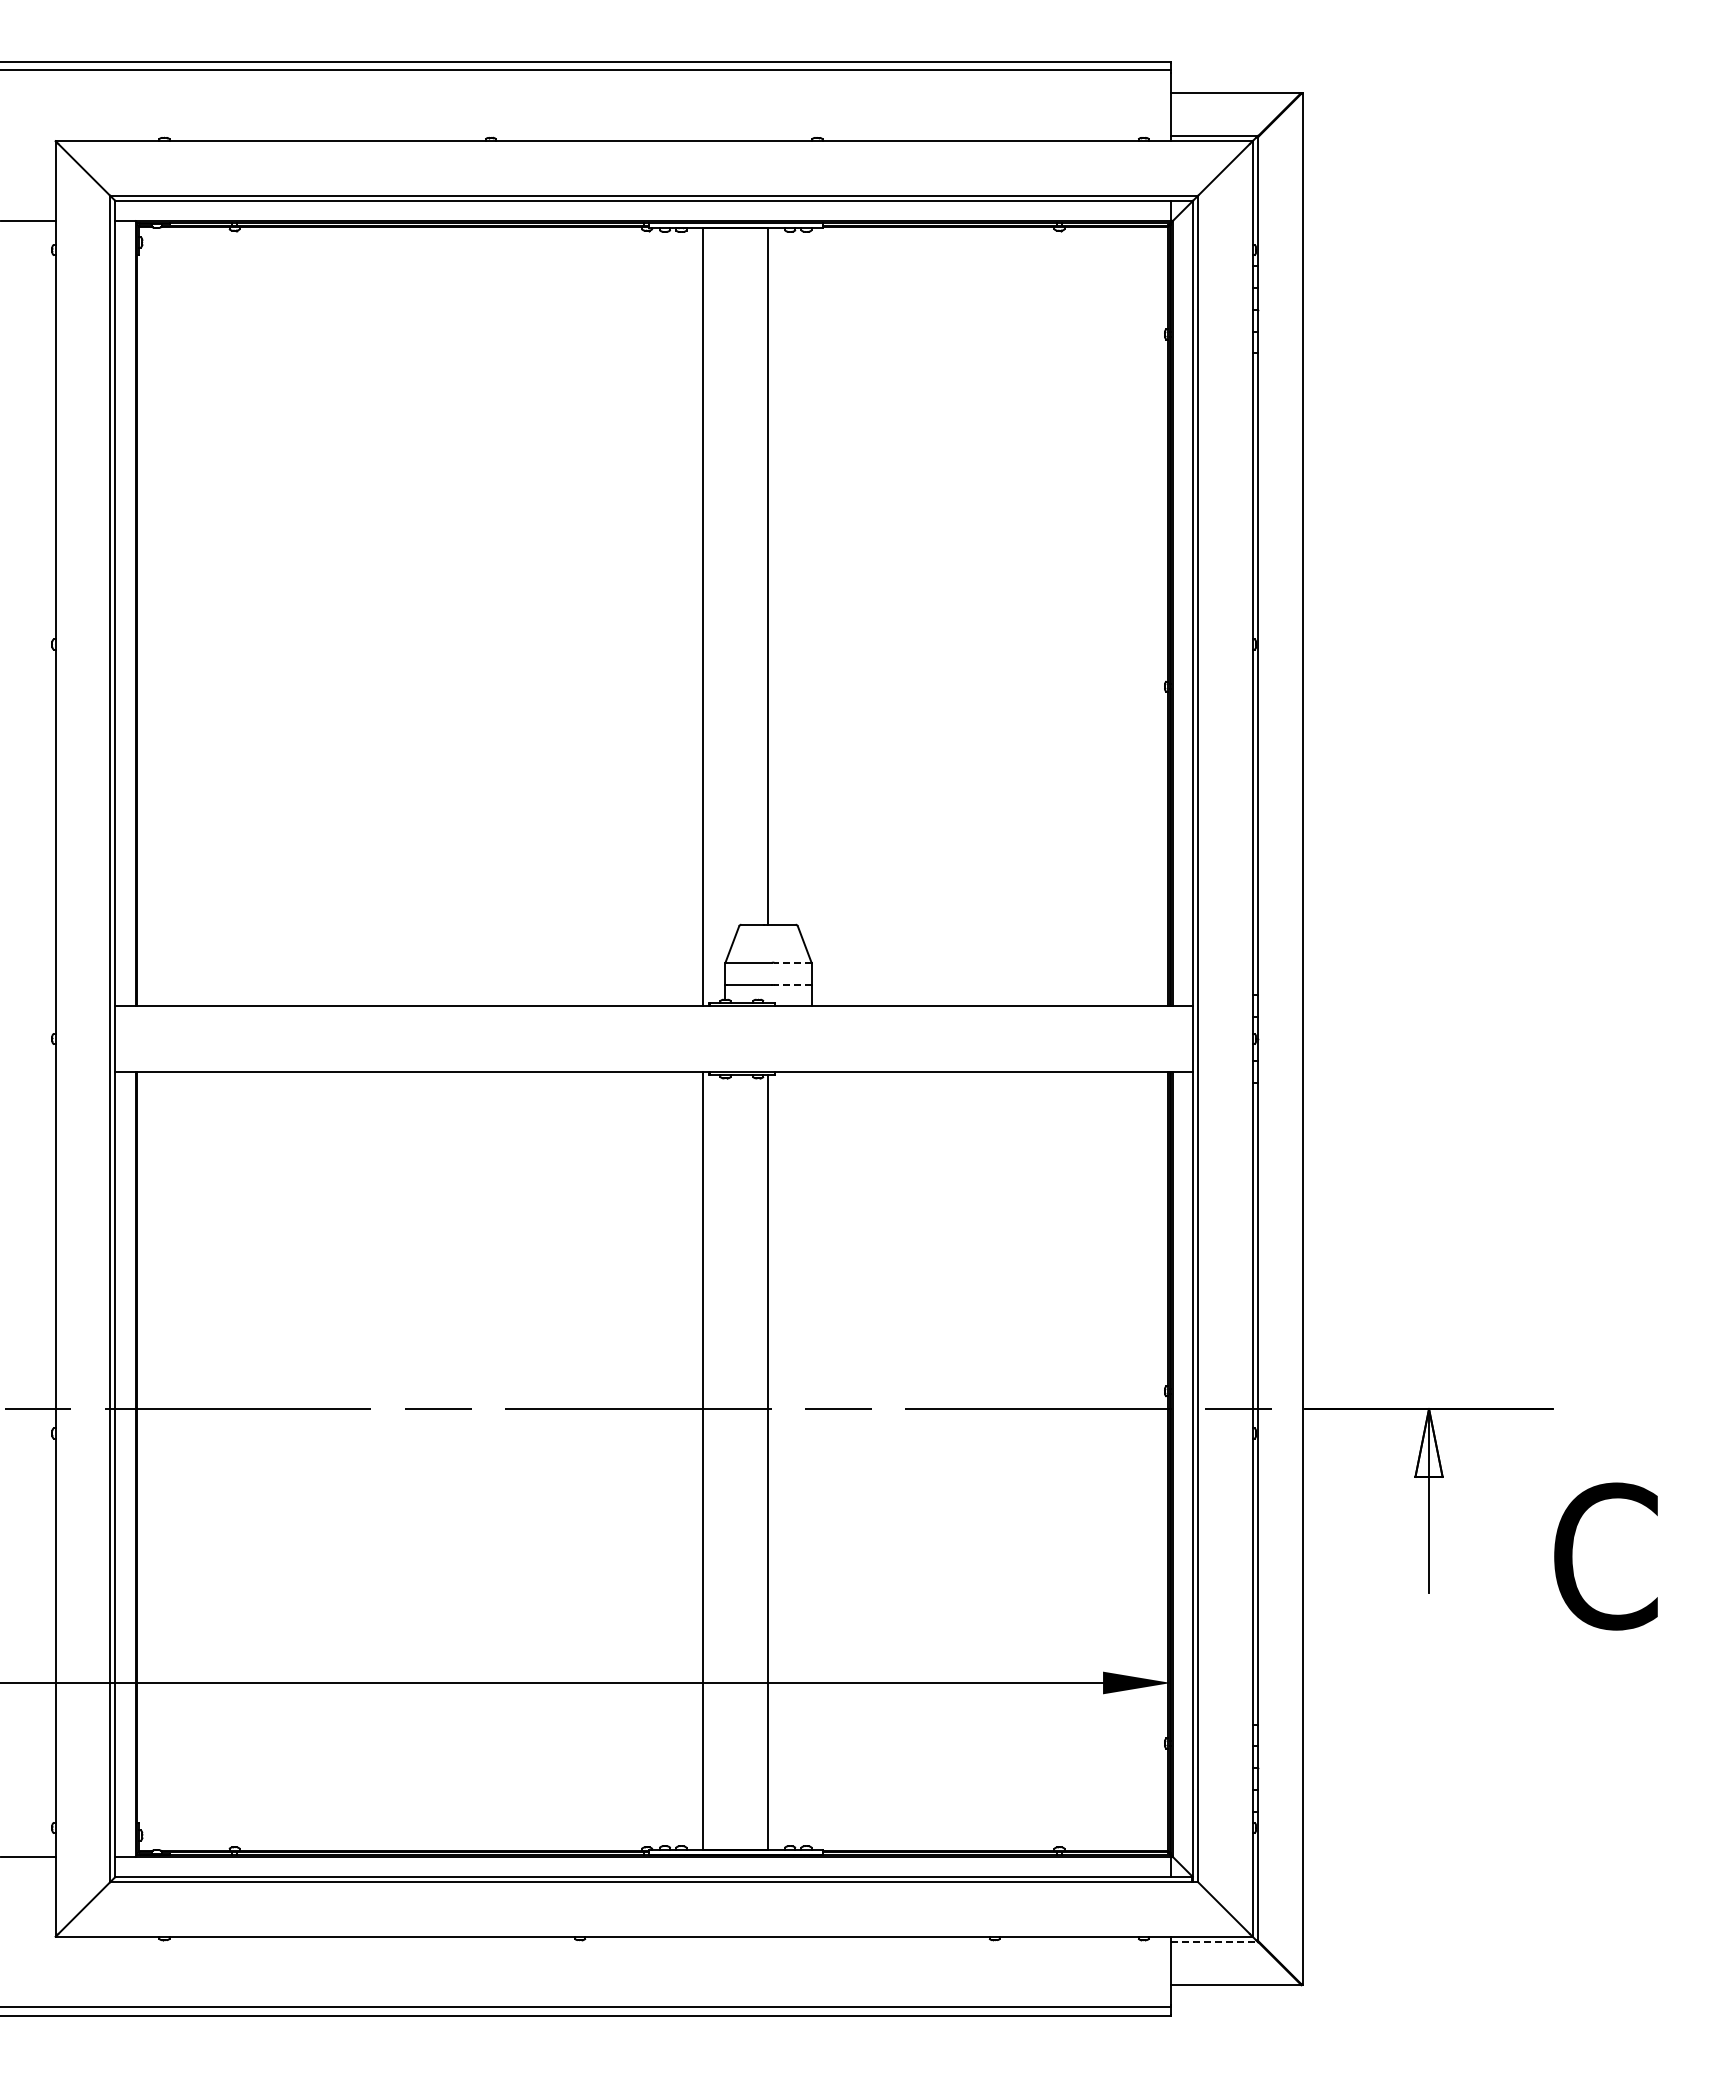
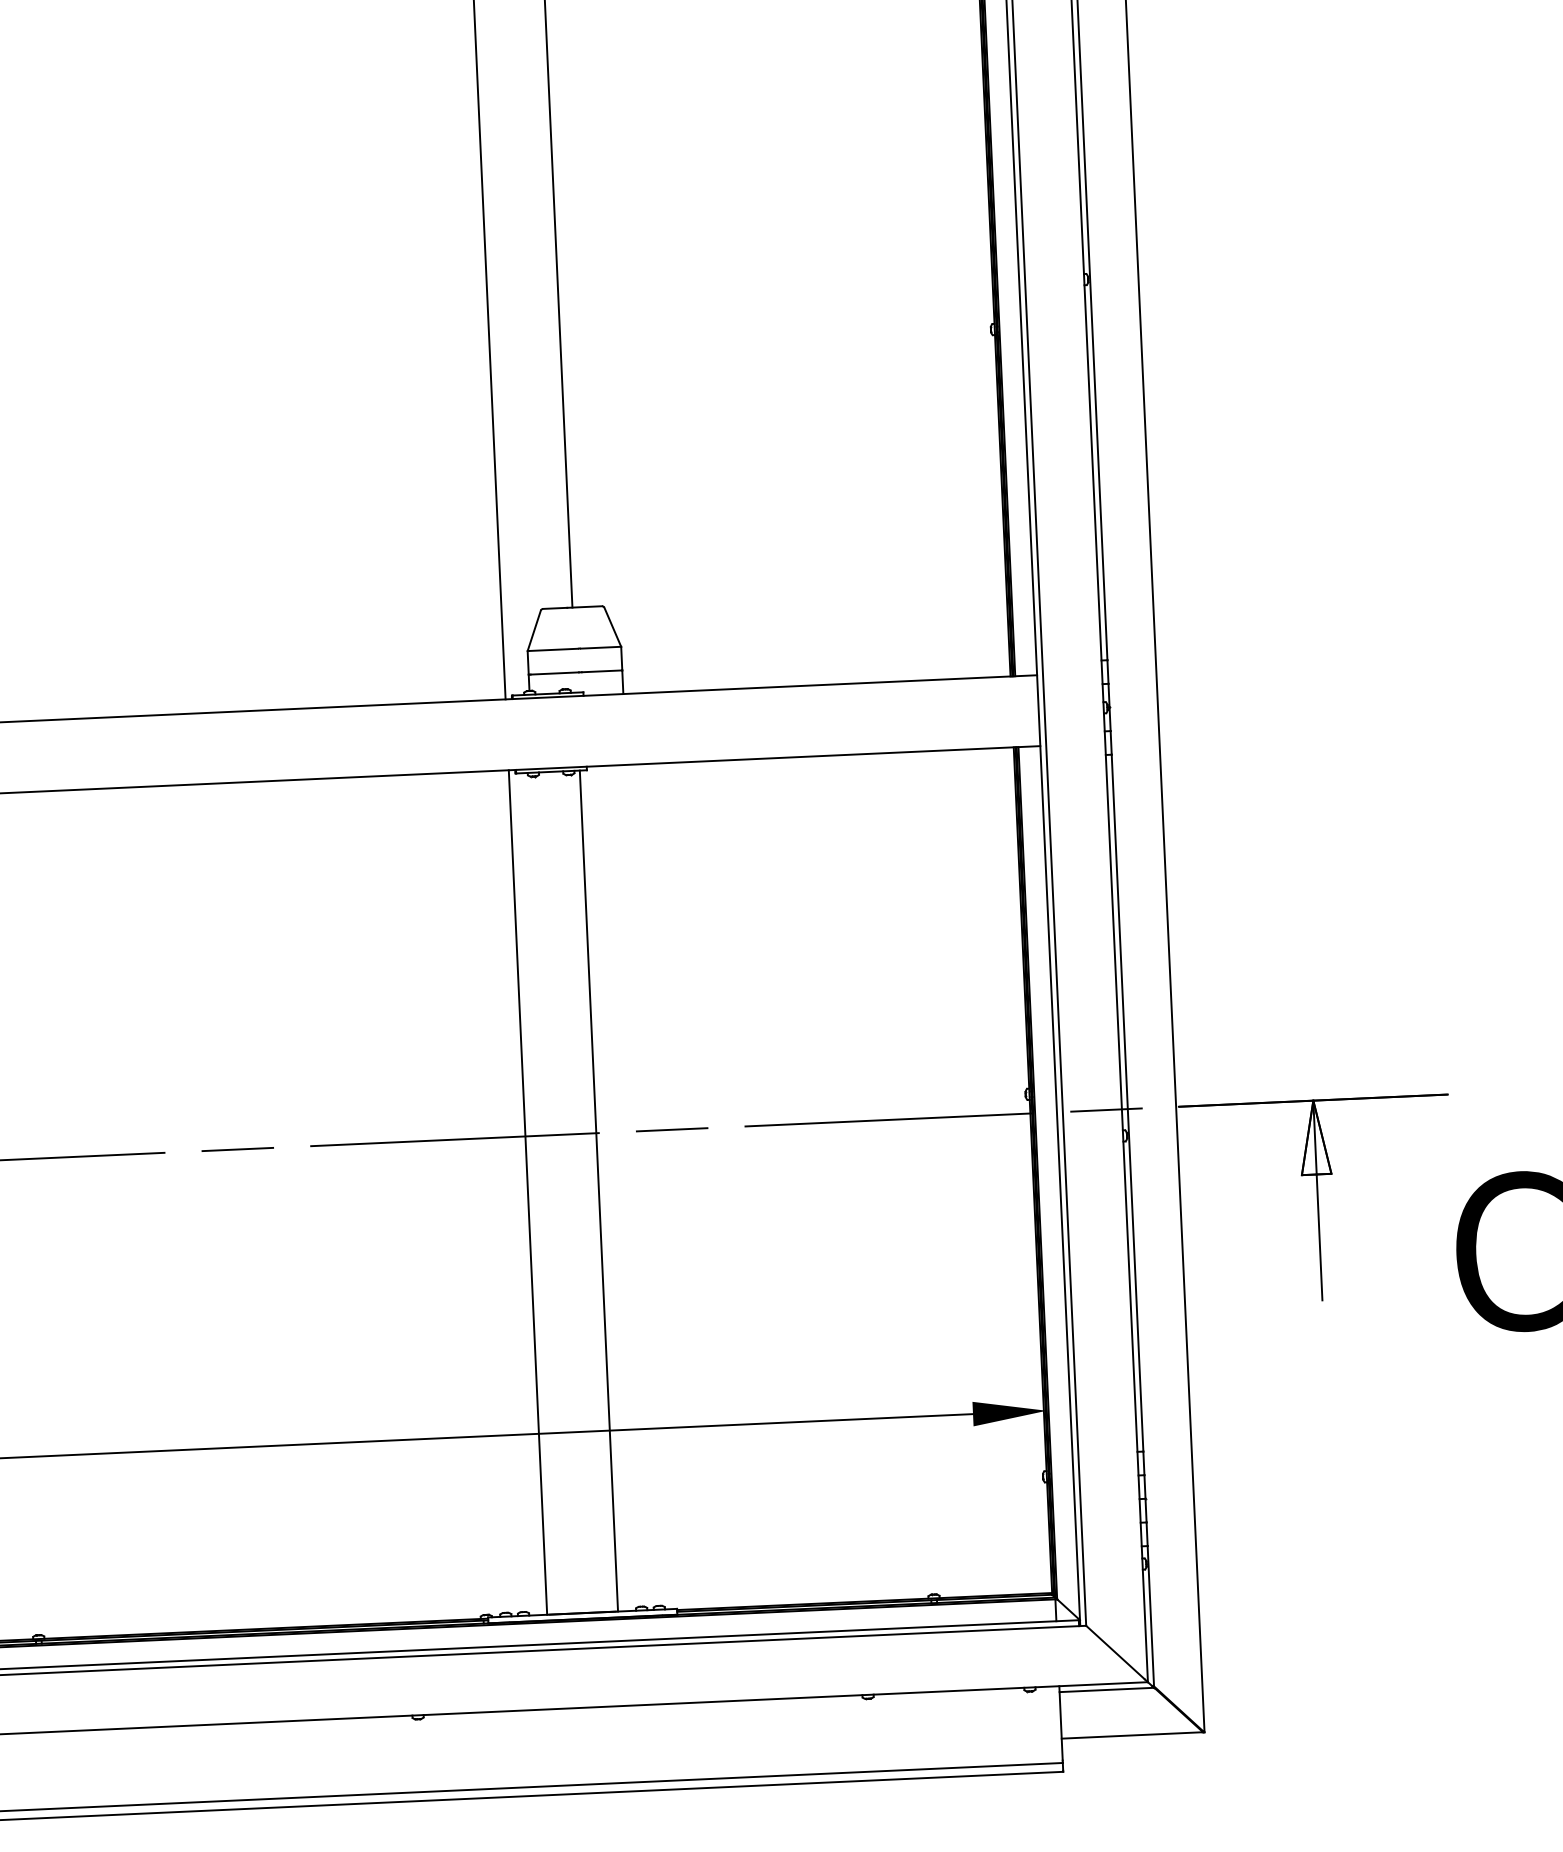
line: (792, 962) -> (600, 647), dashed -> solid
line: (792, 984) -> (601, 671), dashed -> solid
line: (1214, 1942) -> (1106, 1690), dashed -> solid

